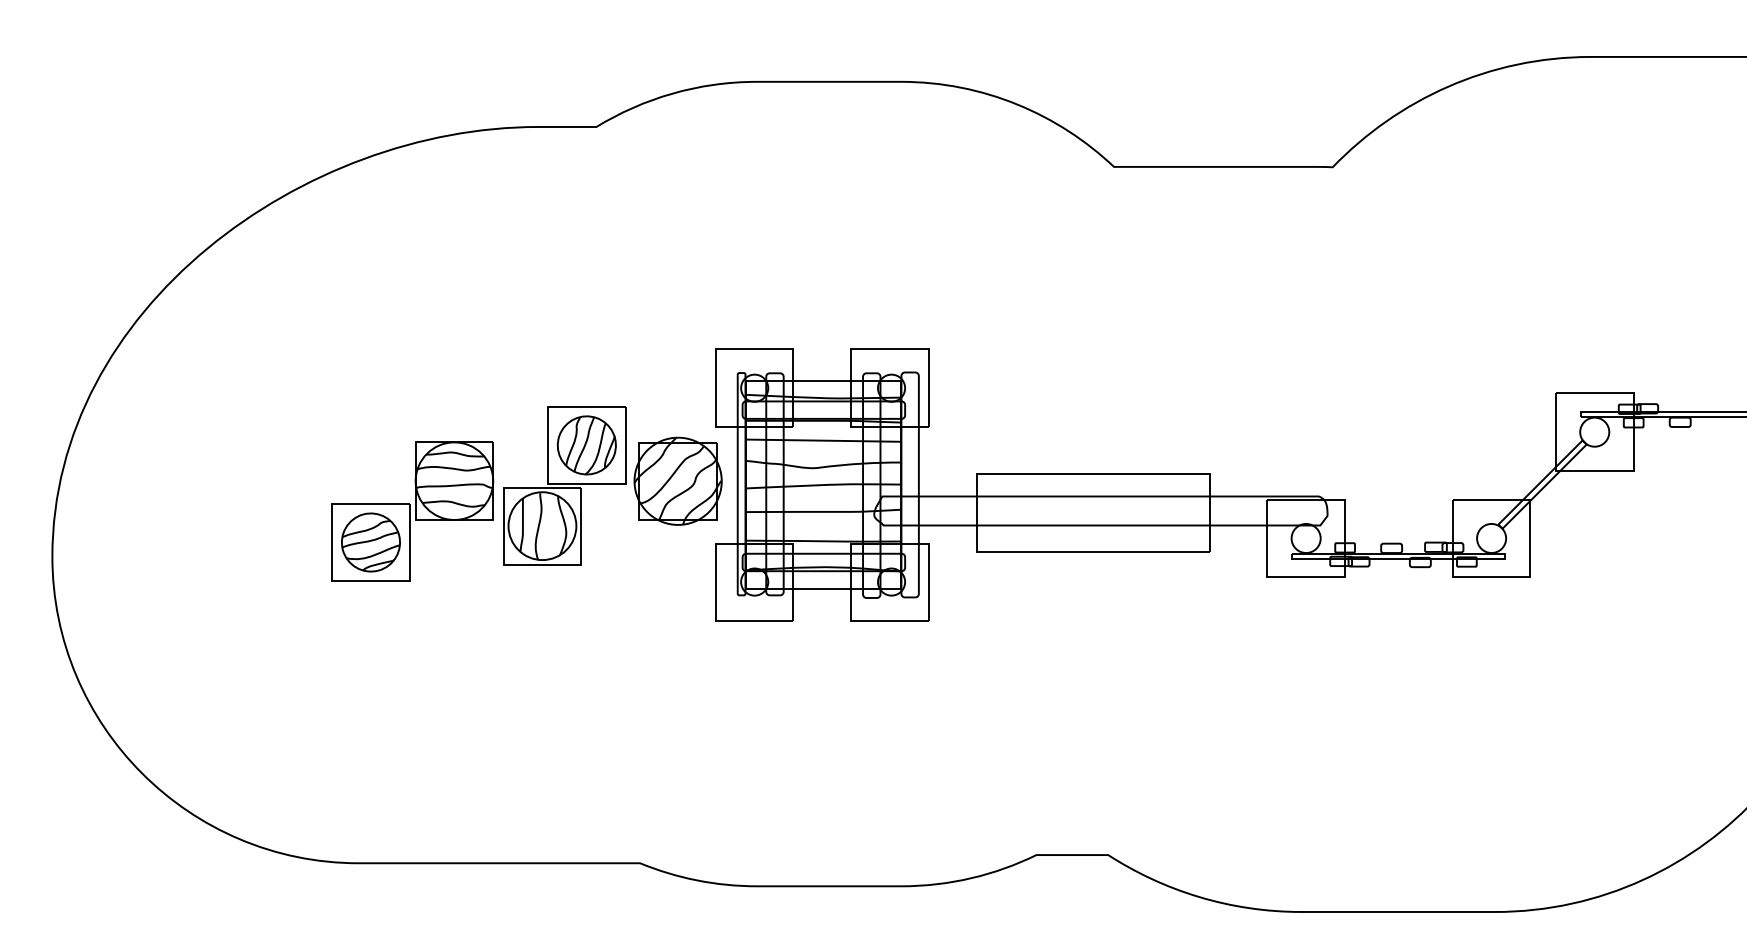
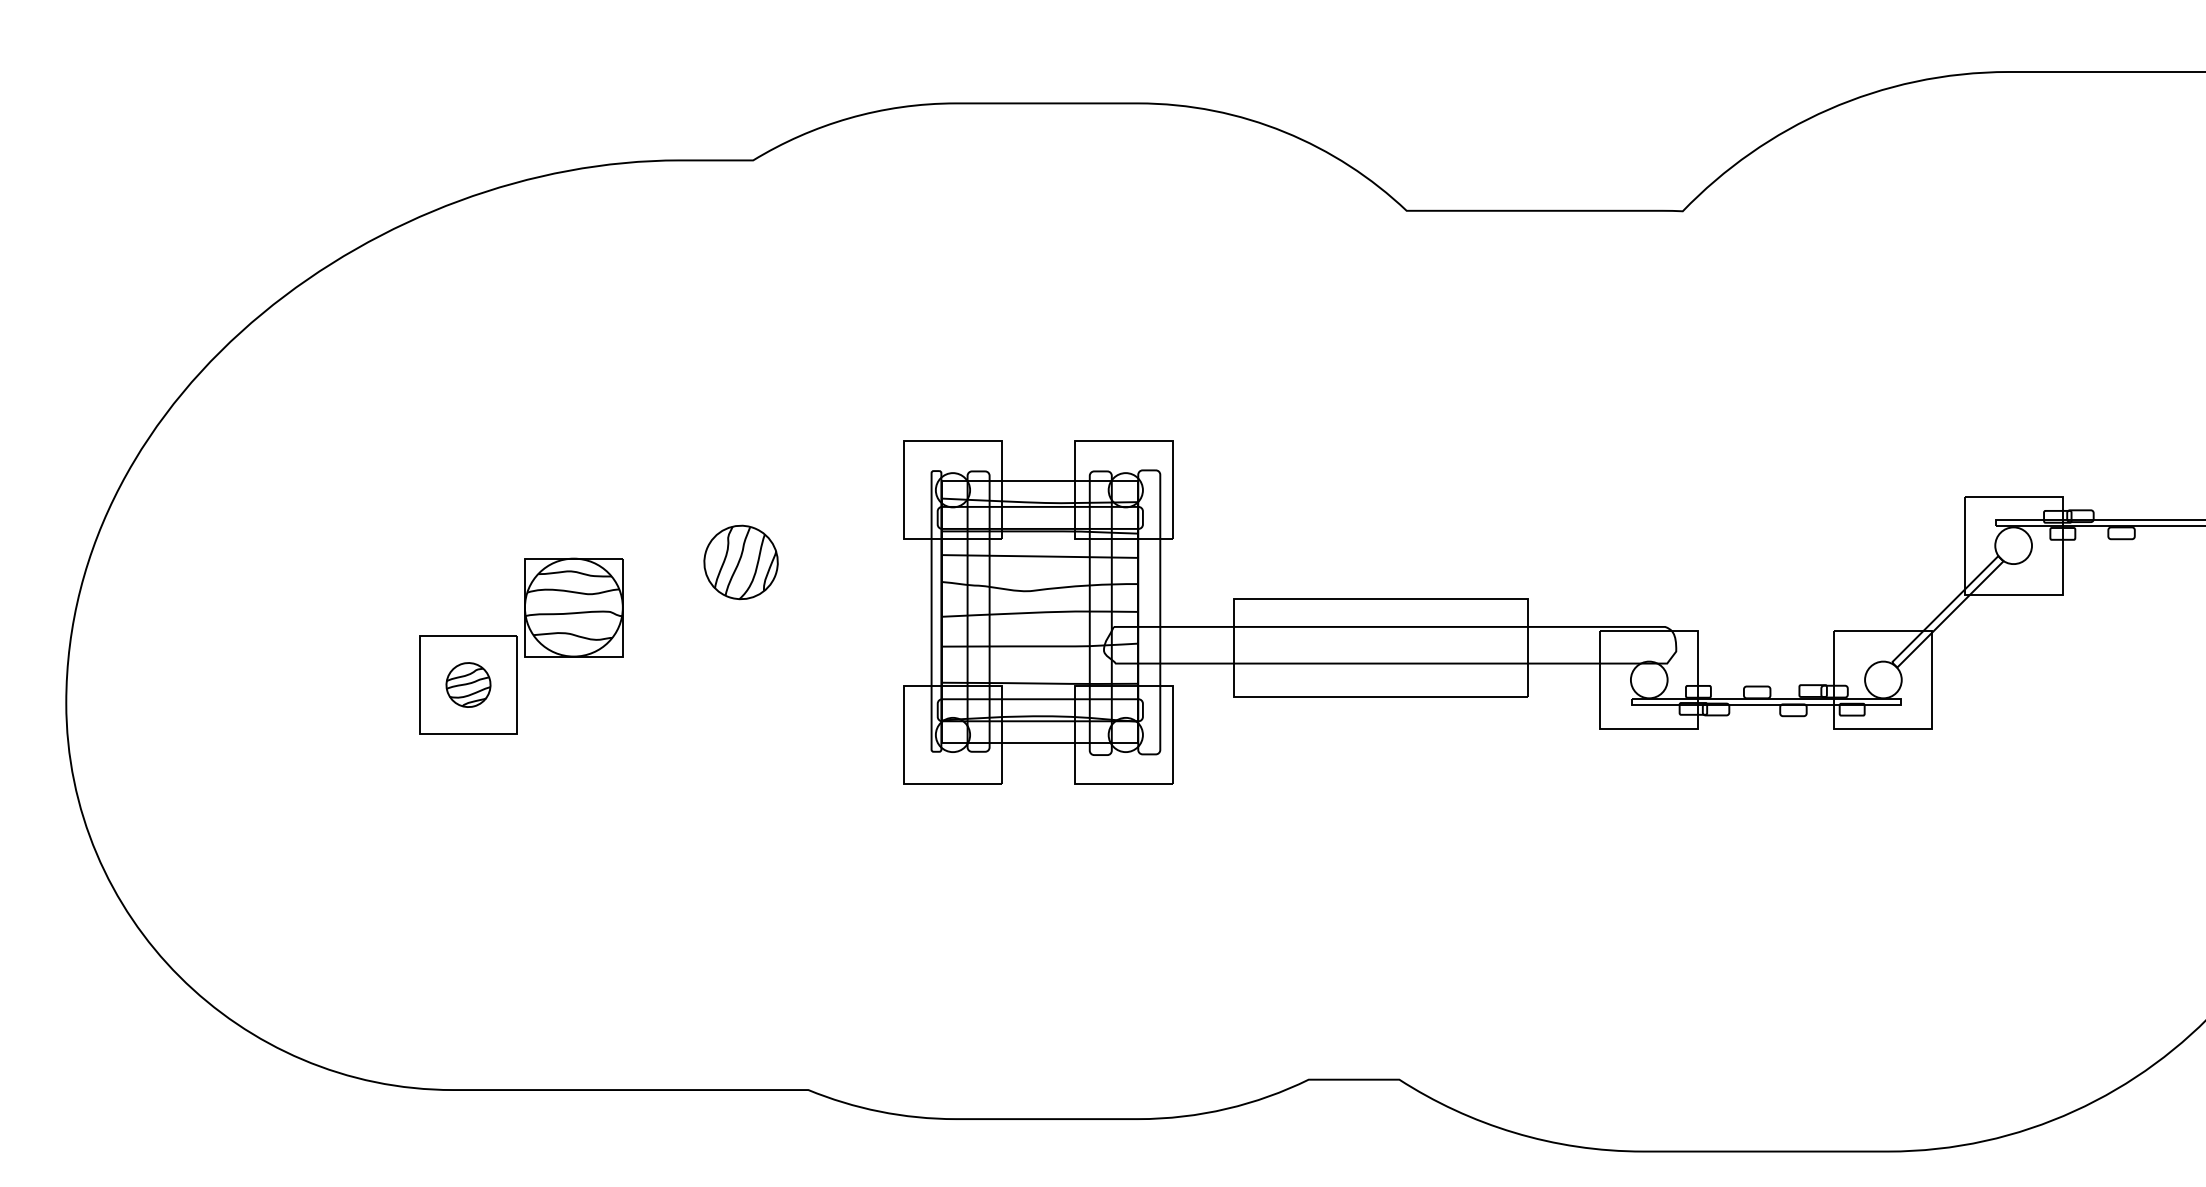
part: (612, 485) -> (773, 613), removed
part: (370, 542) -> (467, 685), size x0.6

